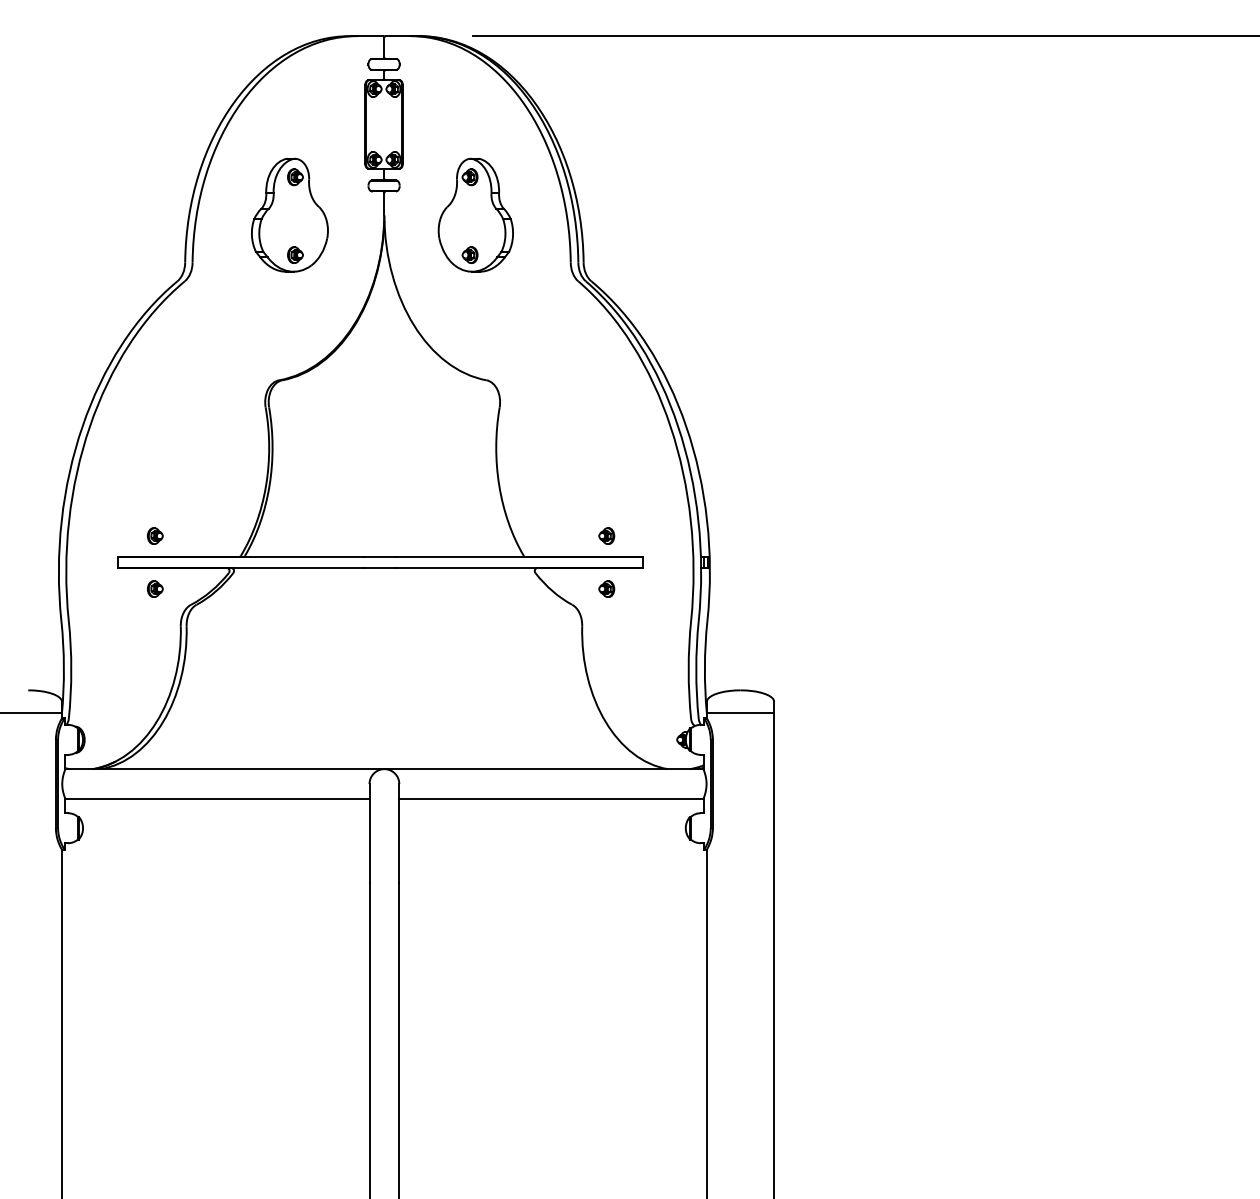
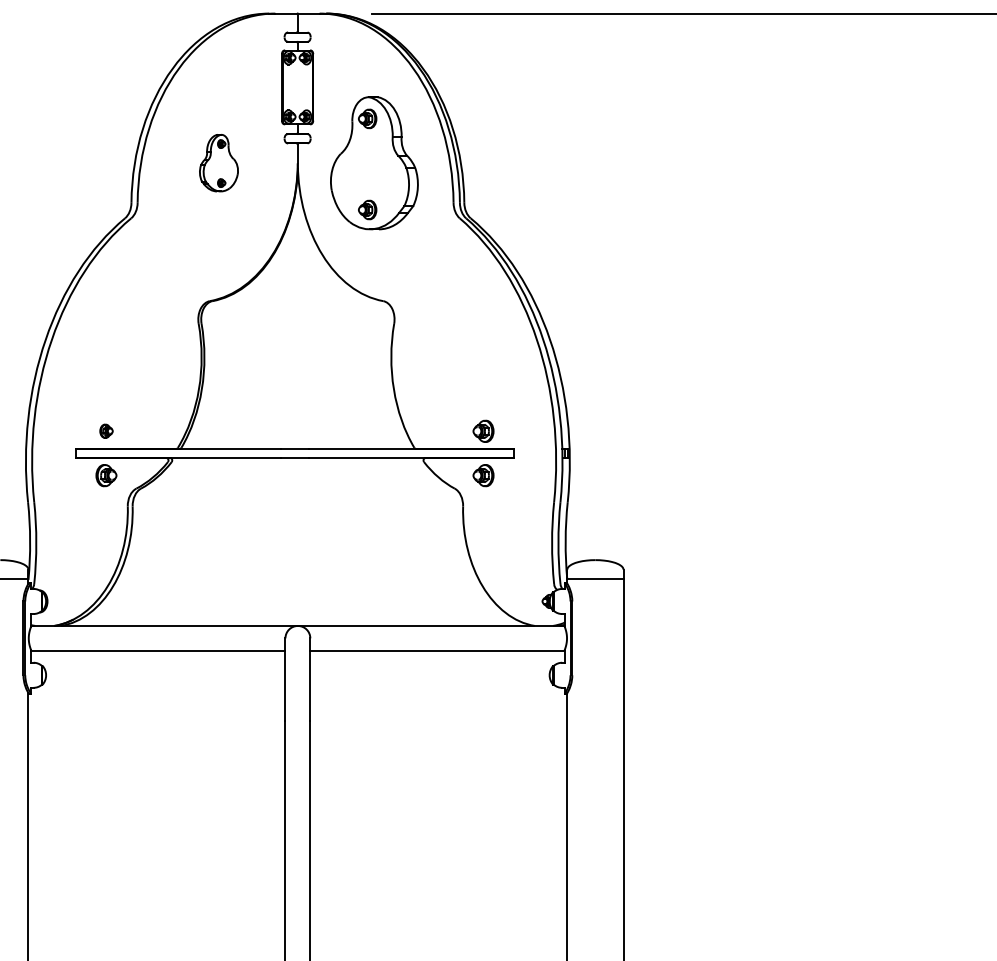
part: (289, 214) -> (218, 162), size x0.6
part: (475, 214) -> (373, 162), size x1.4
part: (606, 535) -> (483, 430), size x1.6
part: (155, 588) -> (106, 475), size x1.6
part: (606, 588) -> (483, 475), size x1.6

